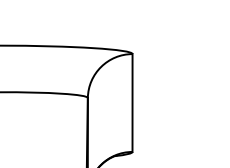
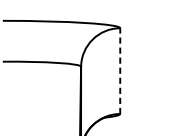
line: (132, 103) -> (120, 71), solid -> dashed

